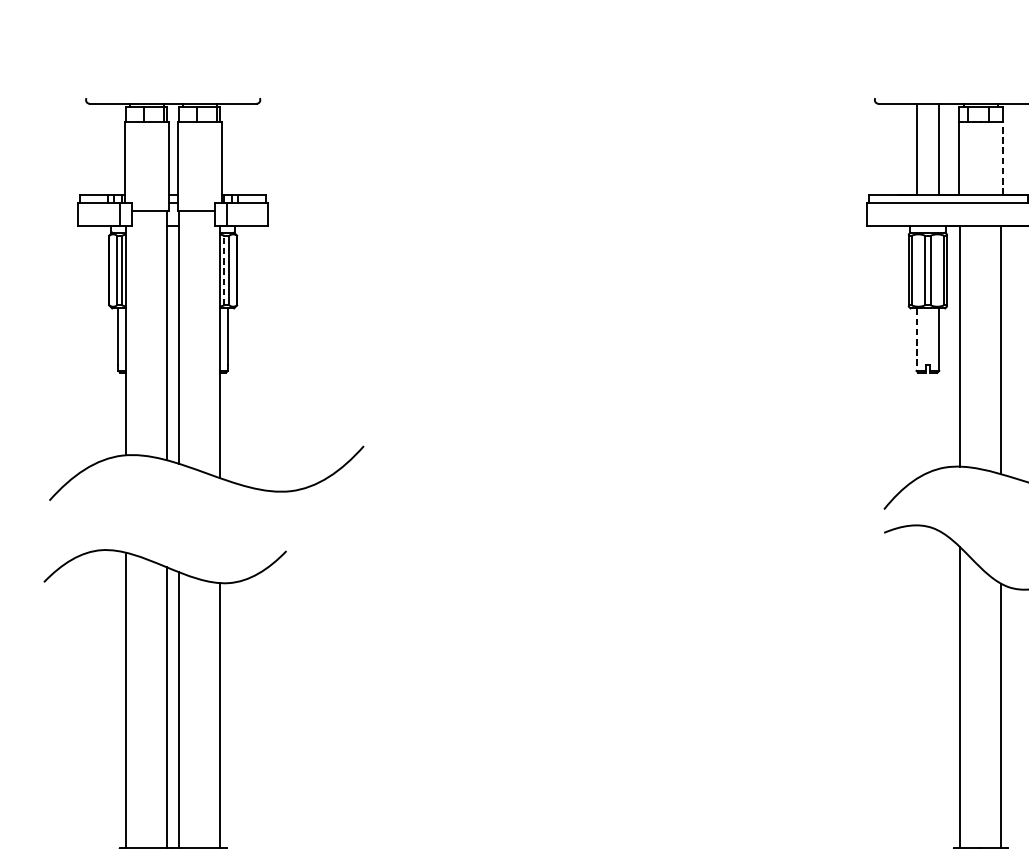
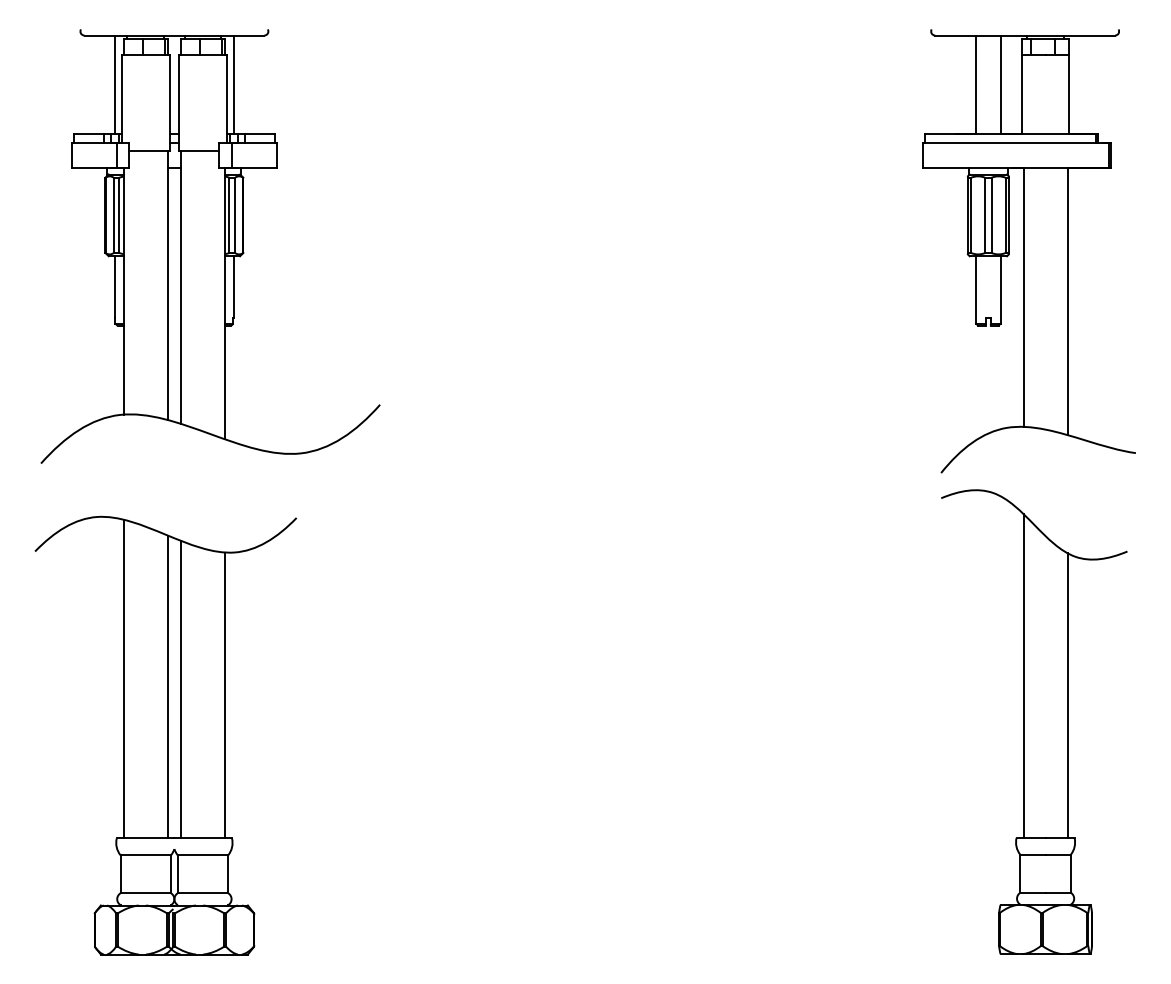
line: (118, 149) -> (115, 84), added
line: (227, 149) -> (233, 84), added
line: (1003, 157) -> (1069, 93), dashed -> solid
line: (224, 270) -> (229, 215), dashed -> solid
line: (916, 339) -> (976, 289), dashed -> solid

